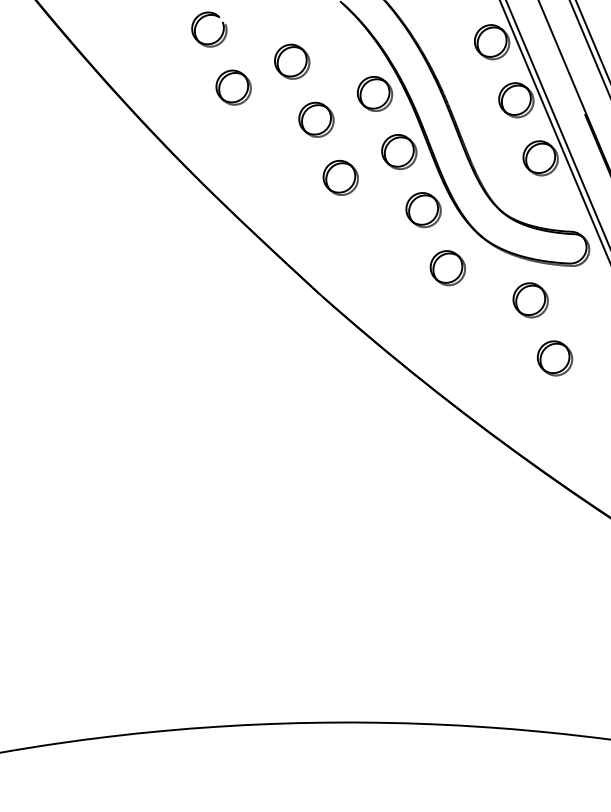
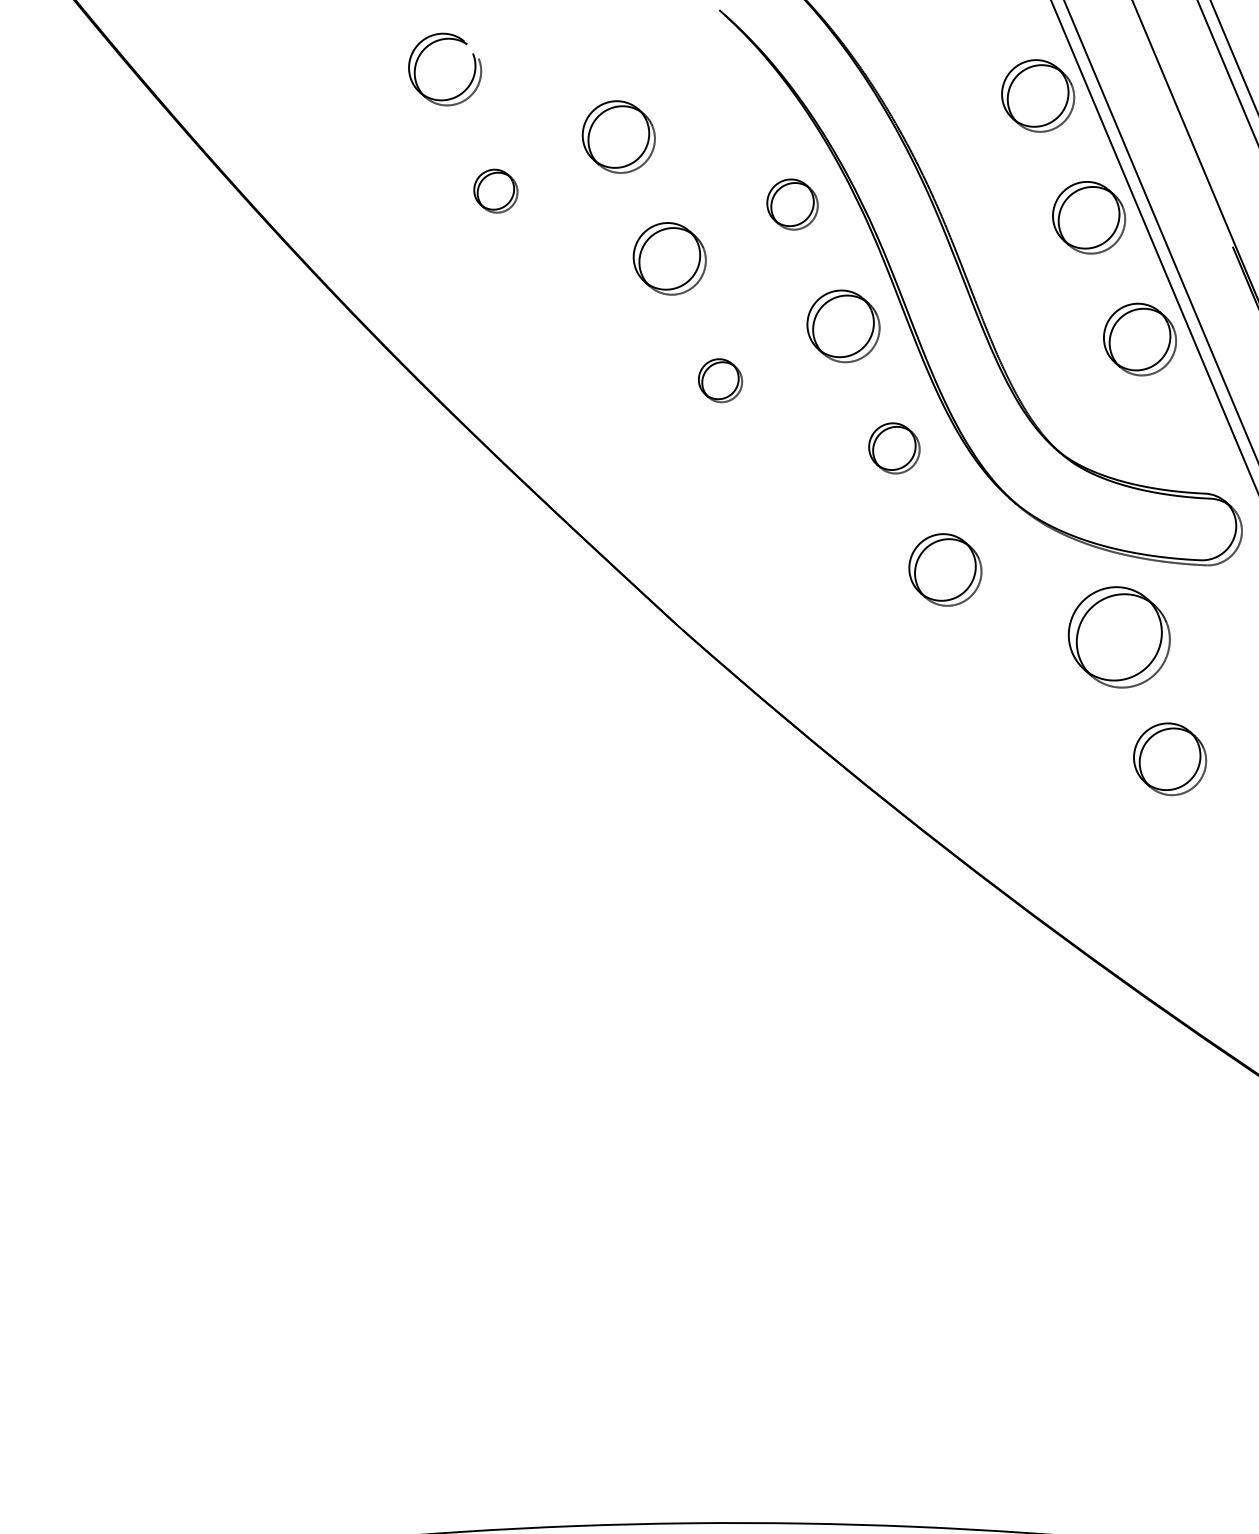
part: (233, 87) -> (495, 190), size x0.6
part: (374, 93) -> (791, 203), size x0.7
part: (340, 177) -> (720, 379), size x0.6
part: (423, 210) -> (894, 448), size x0.7
part: (530, 300) -> (1118, 637), size x1.4

